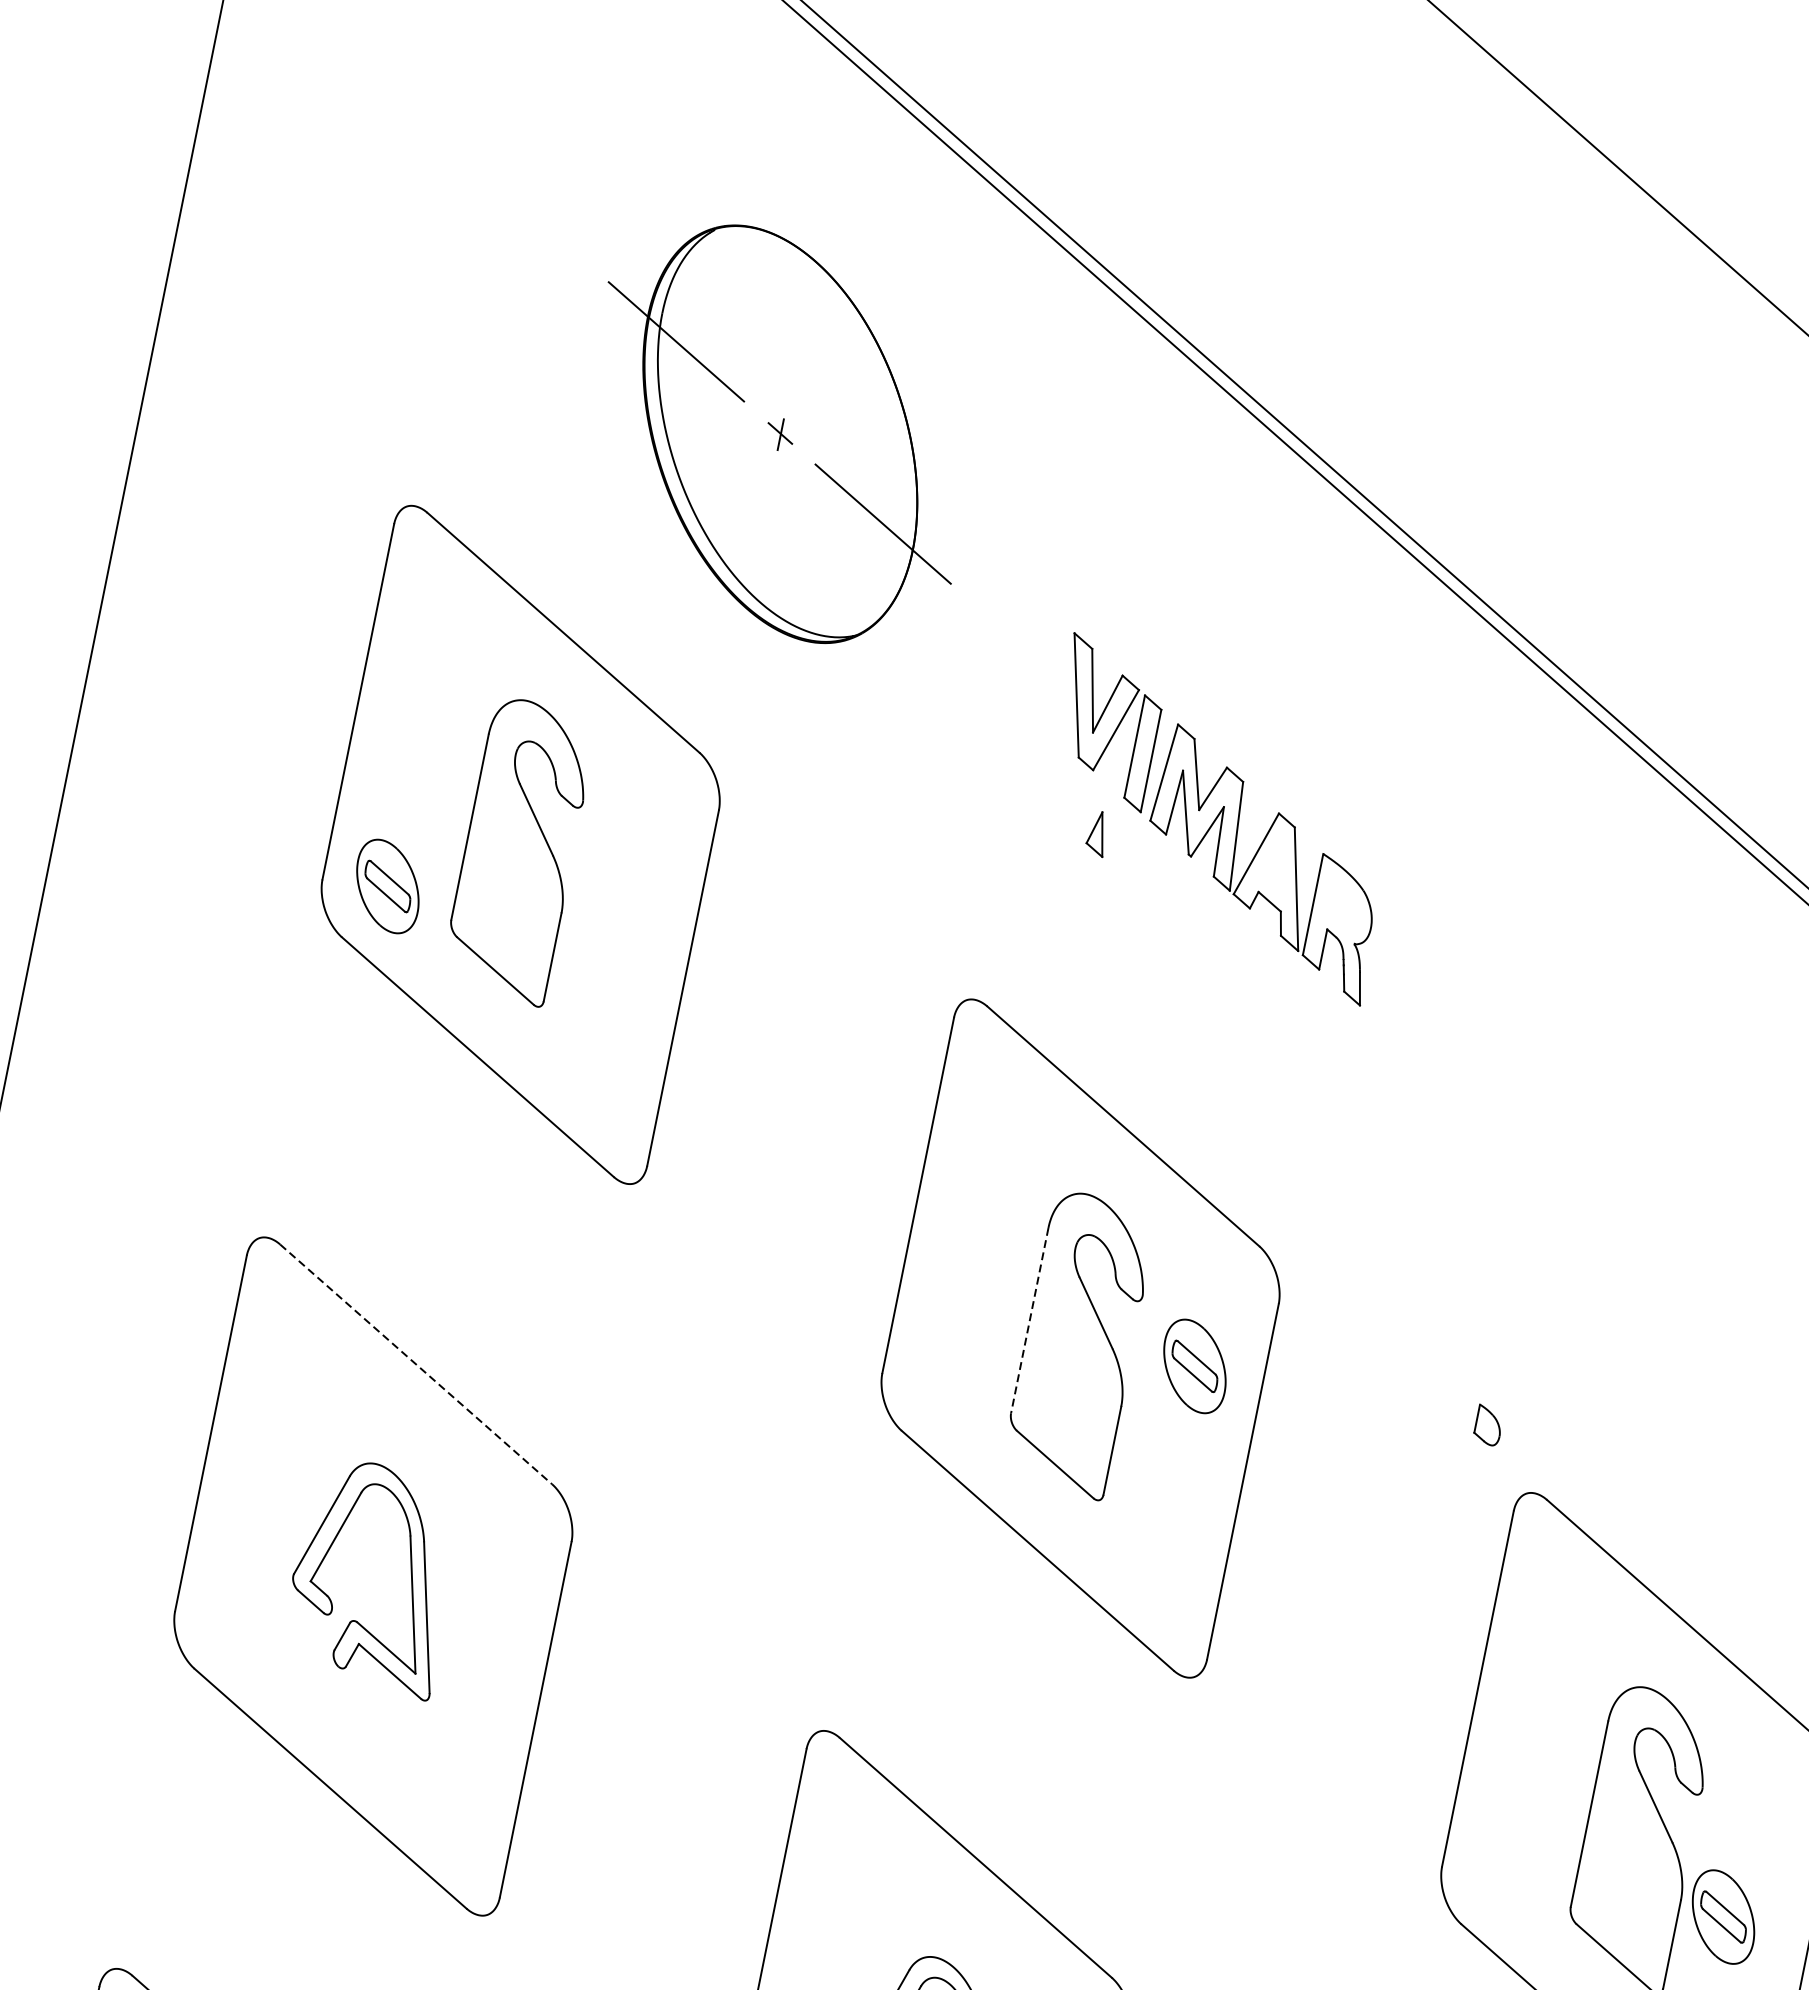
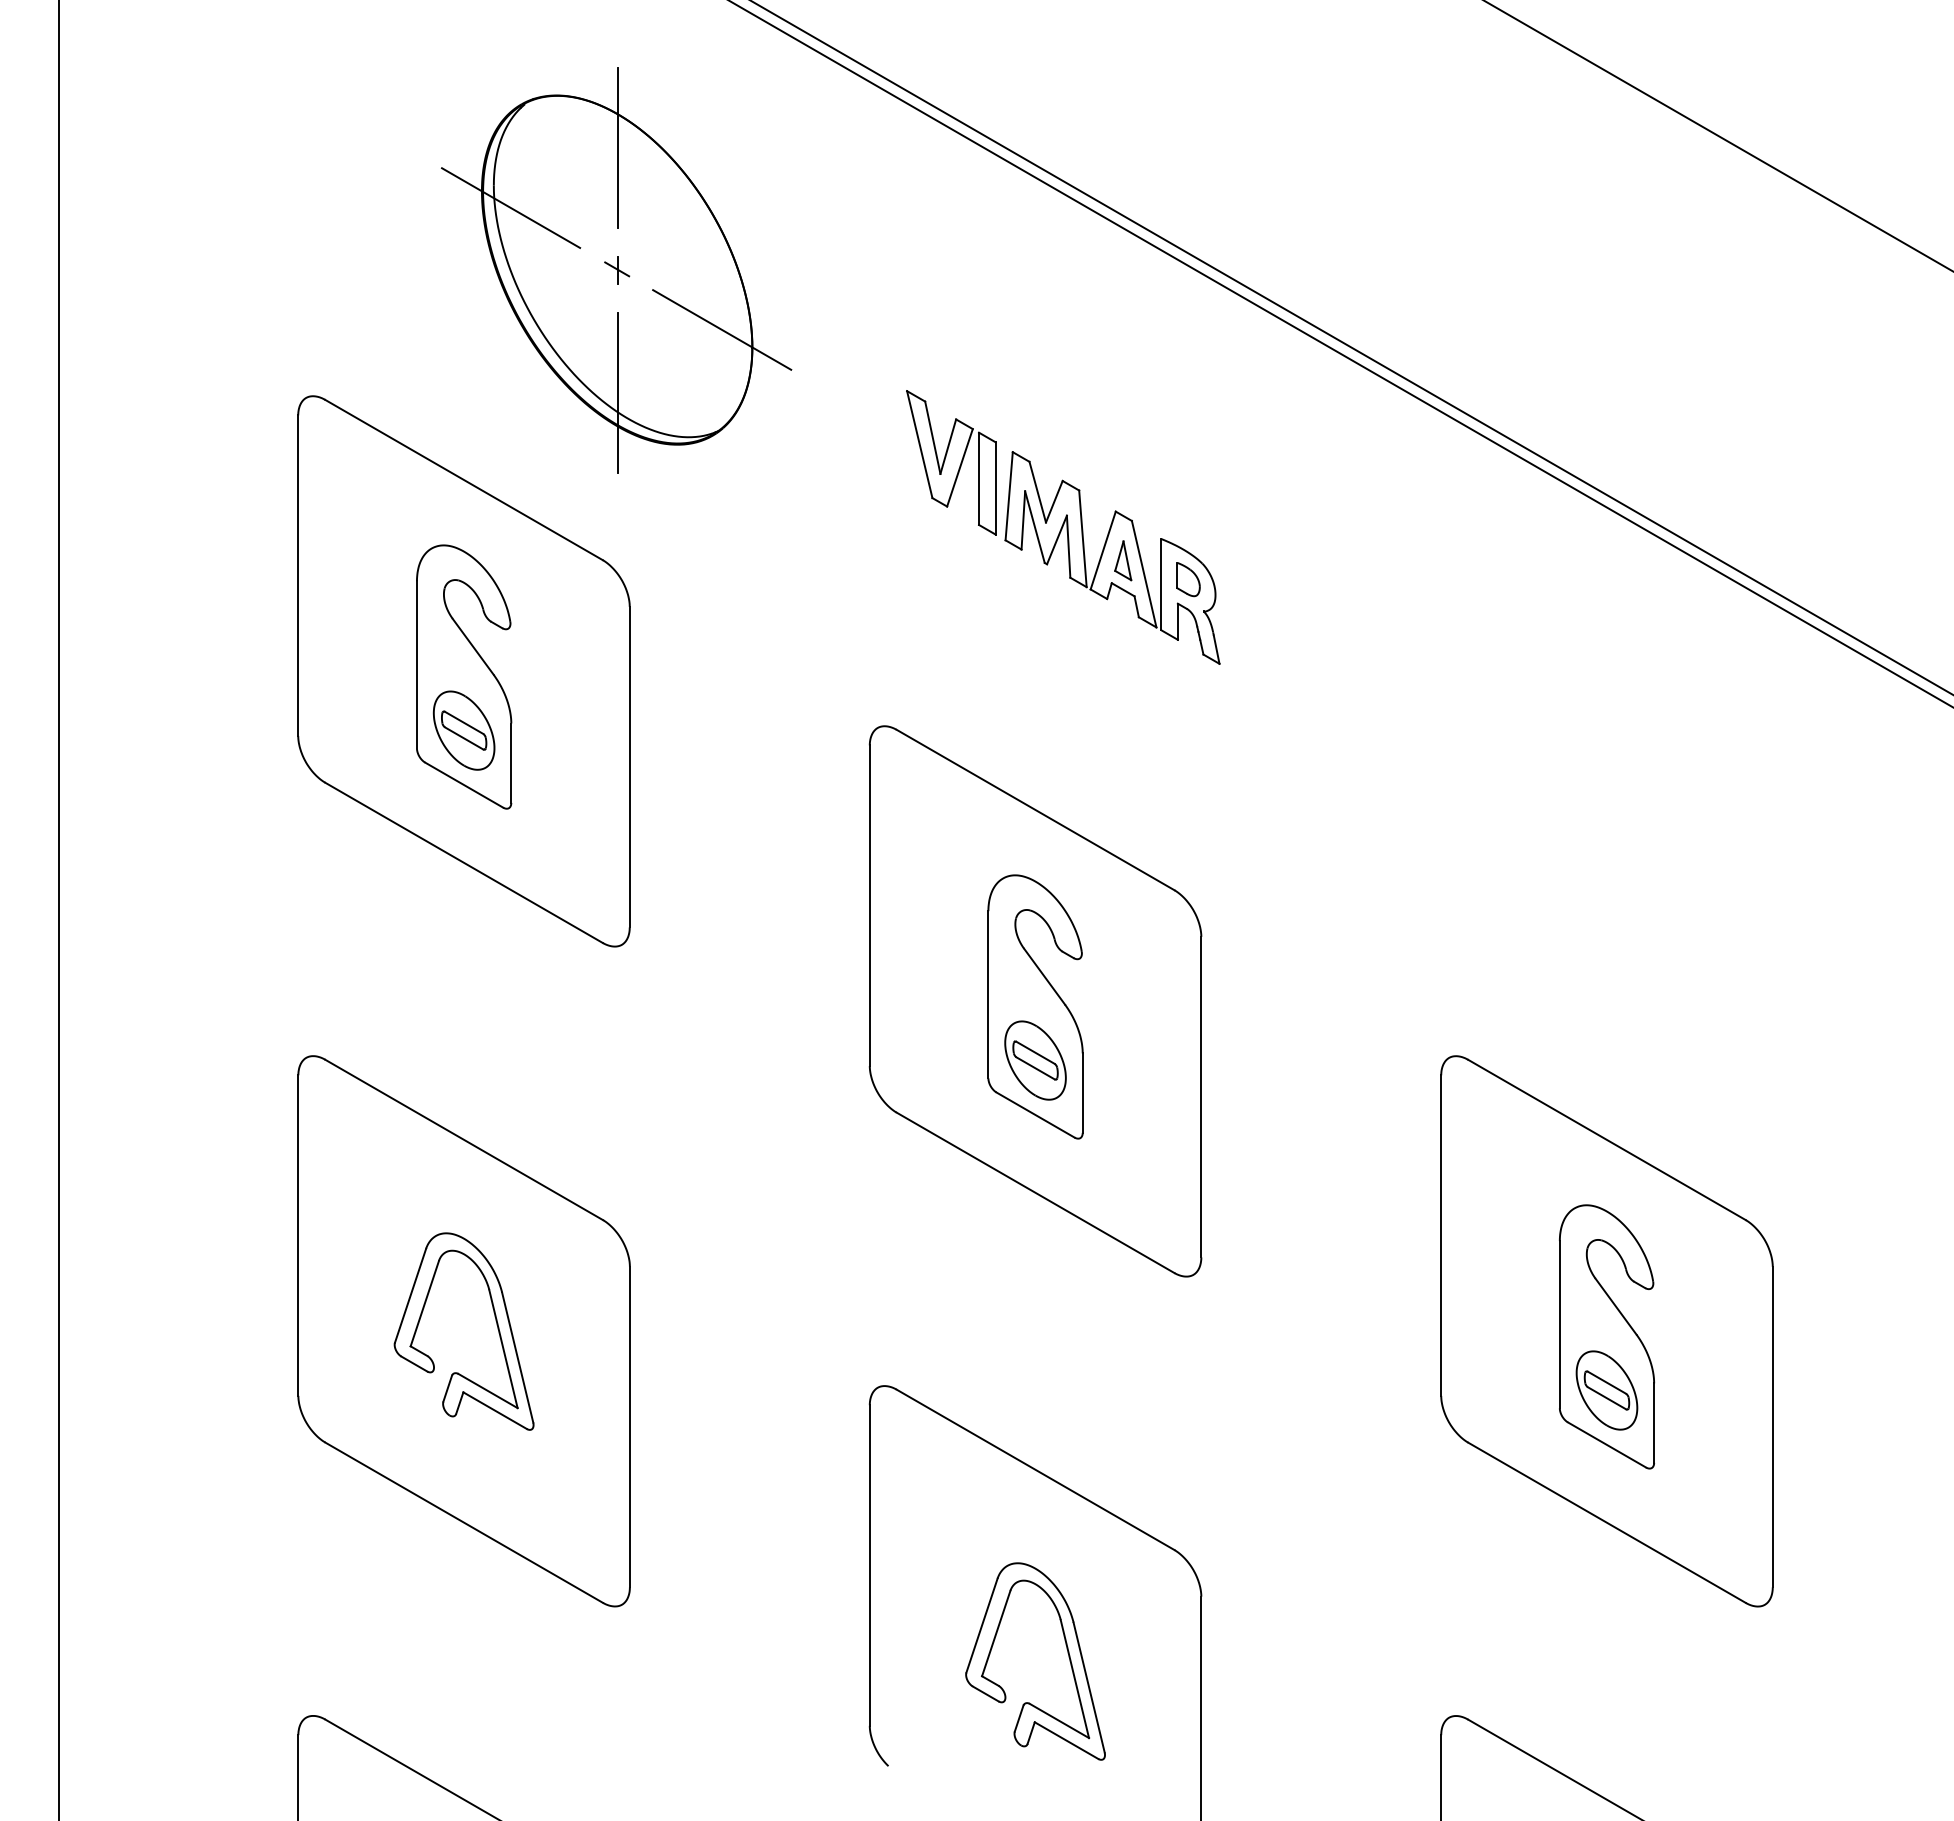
line: (807, 298) -> (617, 147), added
line: (753, 570) -> (617, 392), added
part: (1098, 833) -> (1123, 560), moved
part: (387, 886) -> (463, 730), moved
line: (1029, 1320) -> (988, 994), dashed -> solid
line: (416, 1365) -> (464, 1140), dashed -> solid
part: (1194, 1366) -> (1035, 1060), moved
part: (1488, 1425) -> (1188, 579), moved
part: (1722, 1916) -> (1606, 1390), moved

